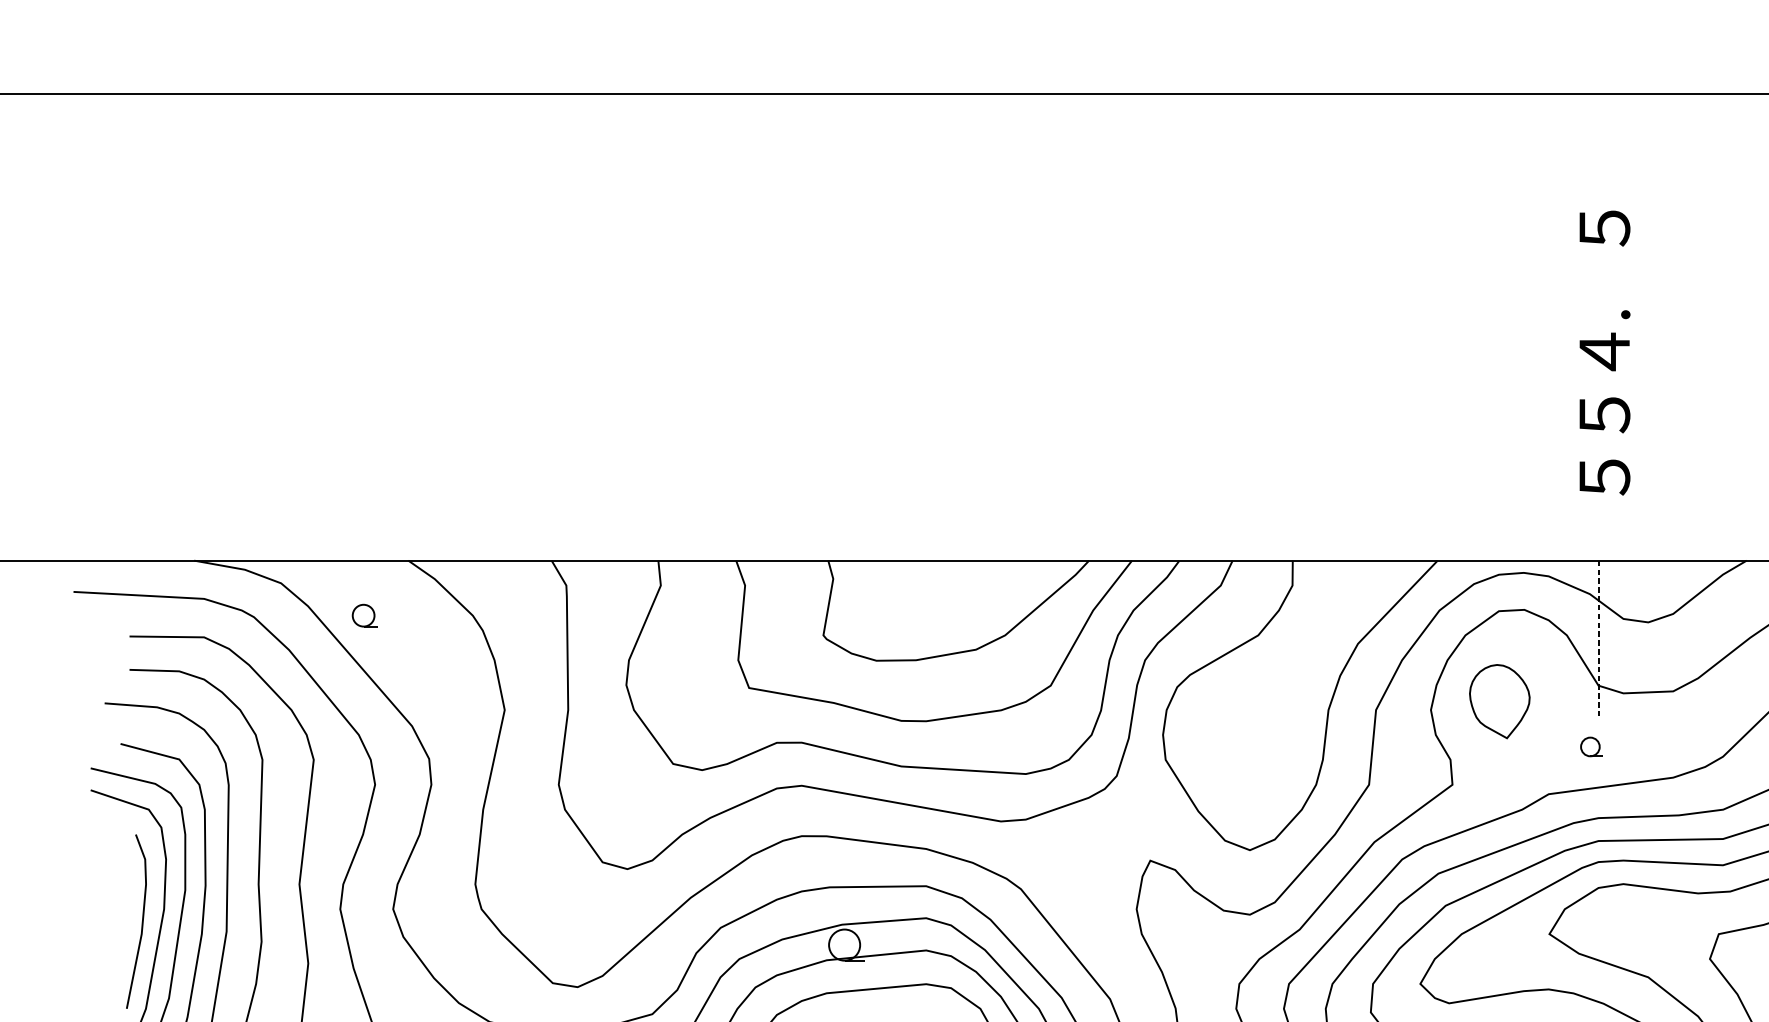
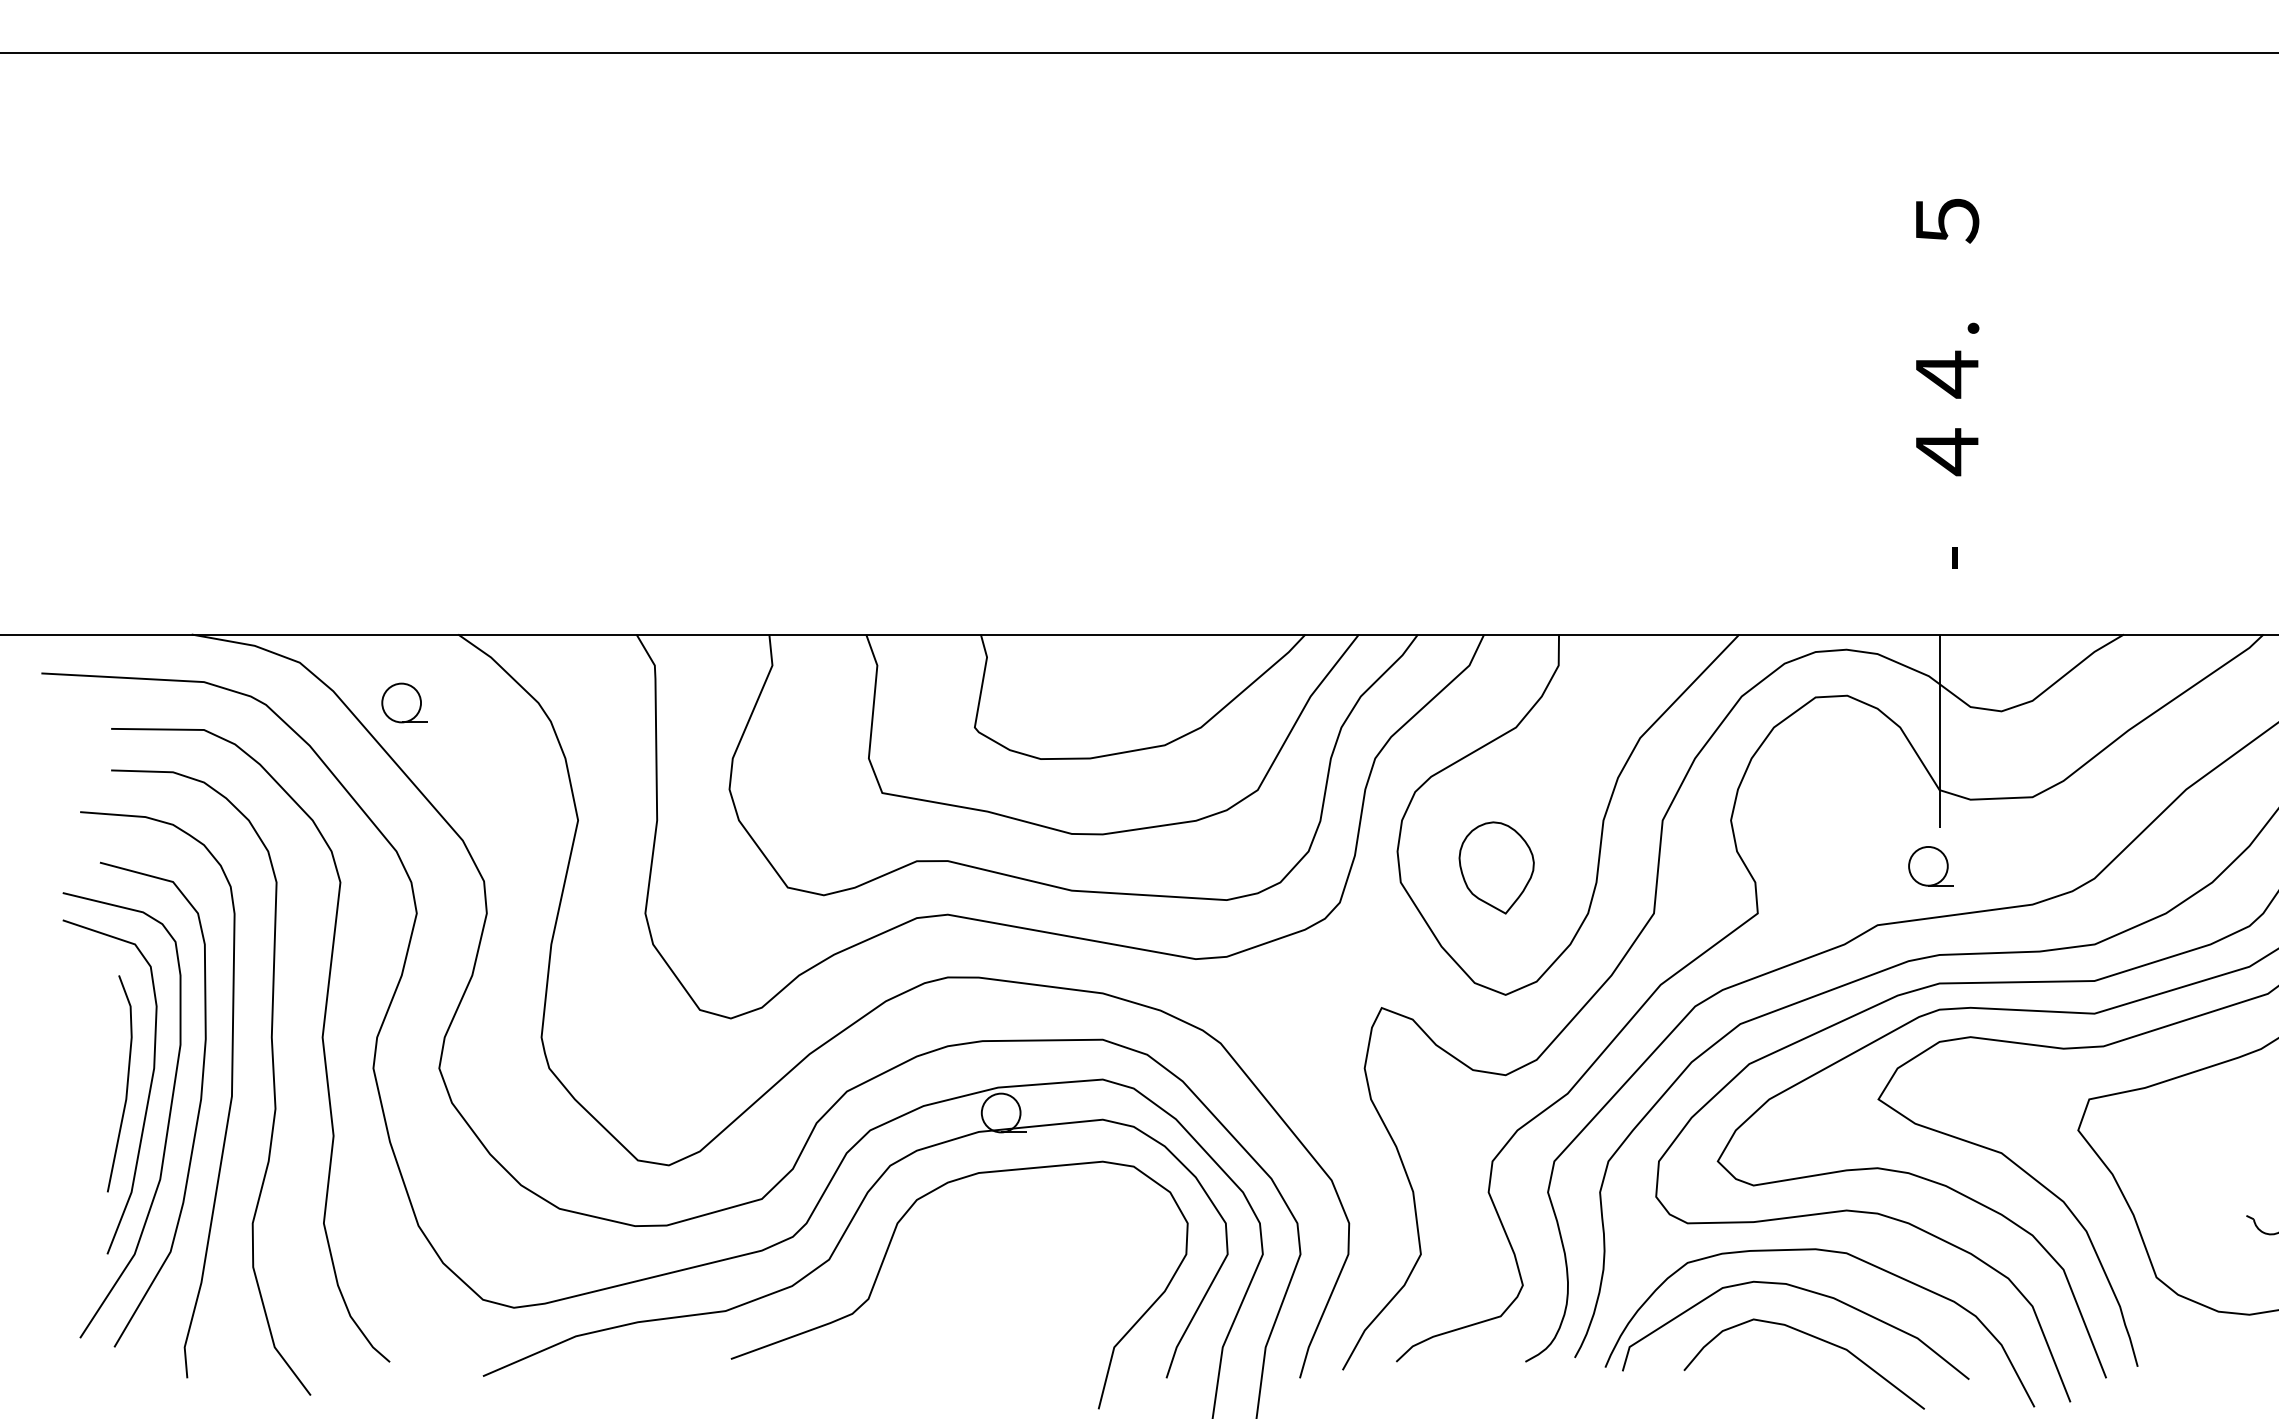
text: (1604, 414) -> (1947, 452), ５ -> ４
text: (1604, 483) -> (1947, 538), ５ -> -
part: (365, 615) -> (404, 702), size x1.43
line: (1598, 638) -> (1939, 731), dashed -> solid
part: (1499, 701) -> (1496, 867), moved
part: (1591, 747) -> (1930, 866), size x1.67

